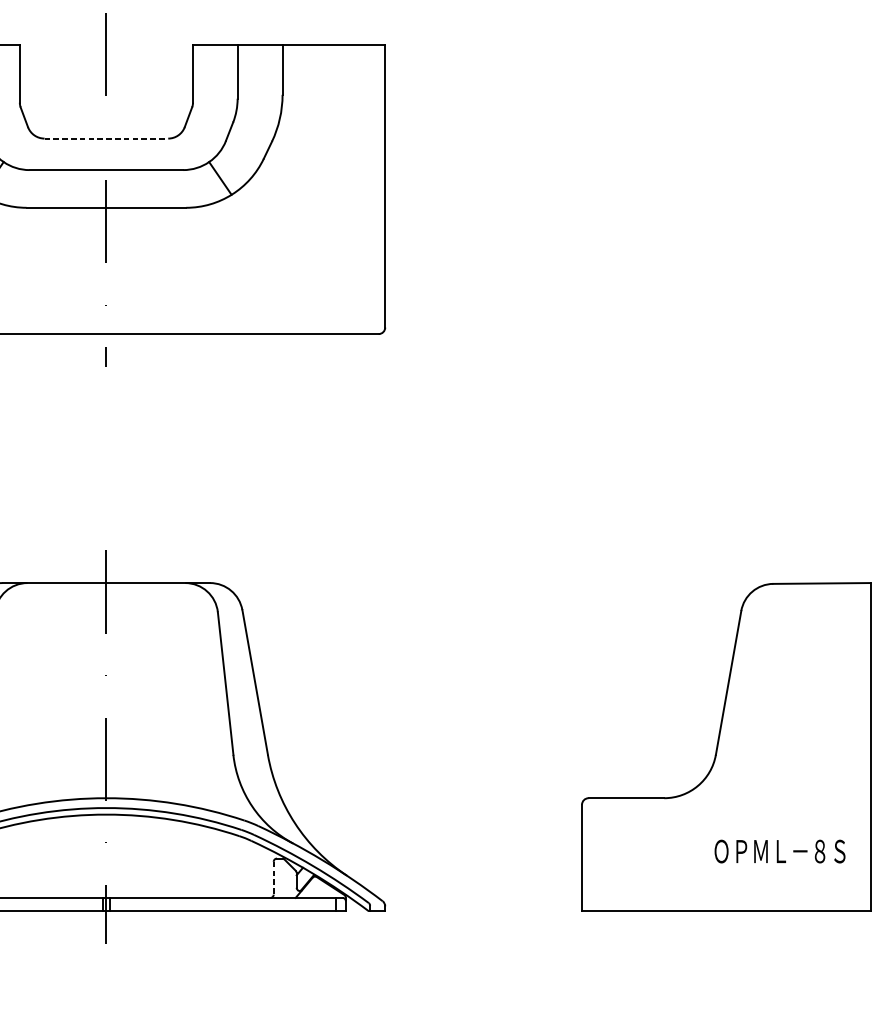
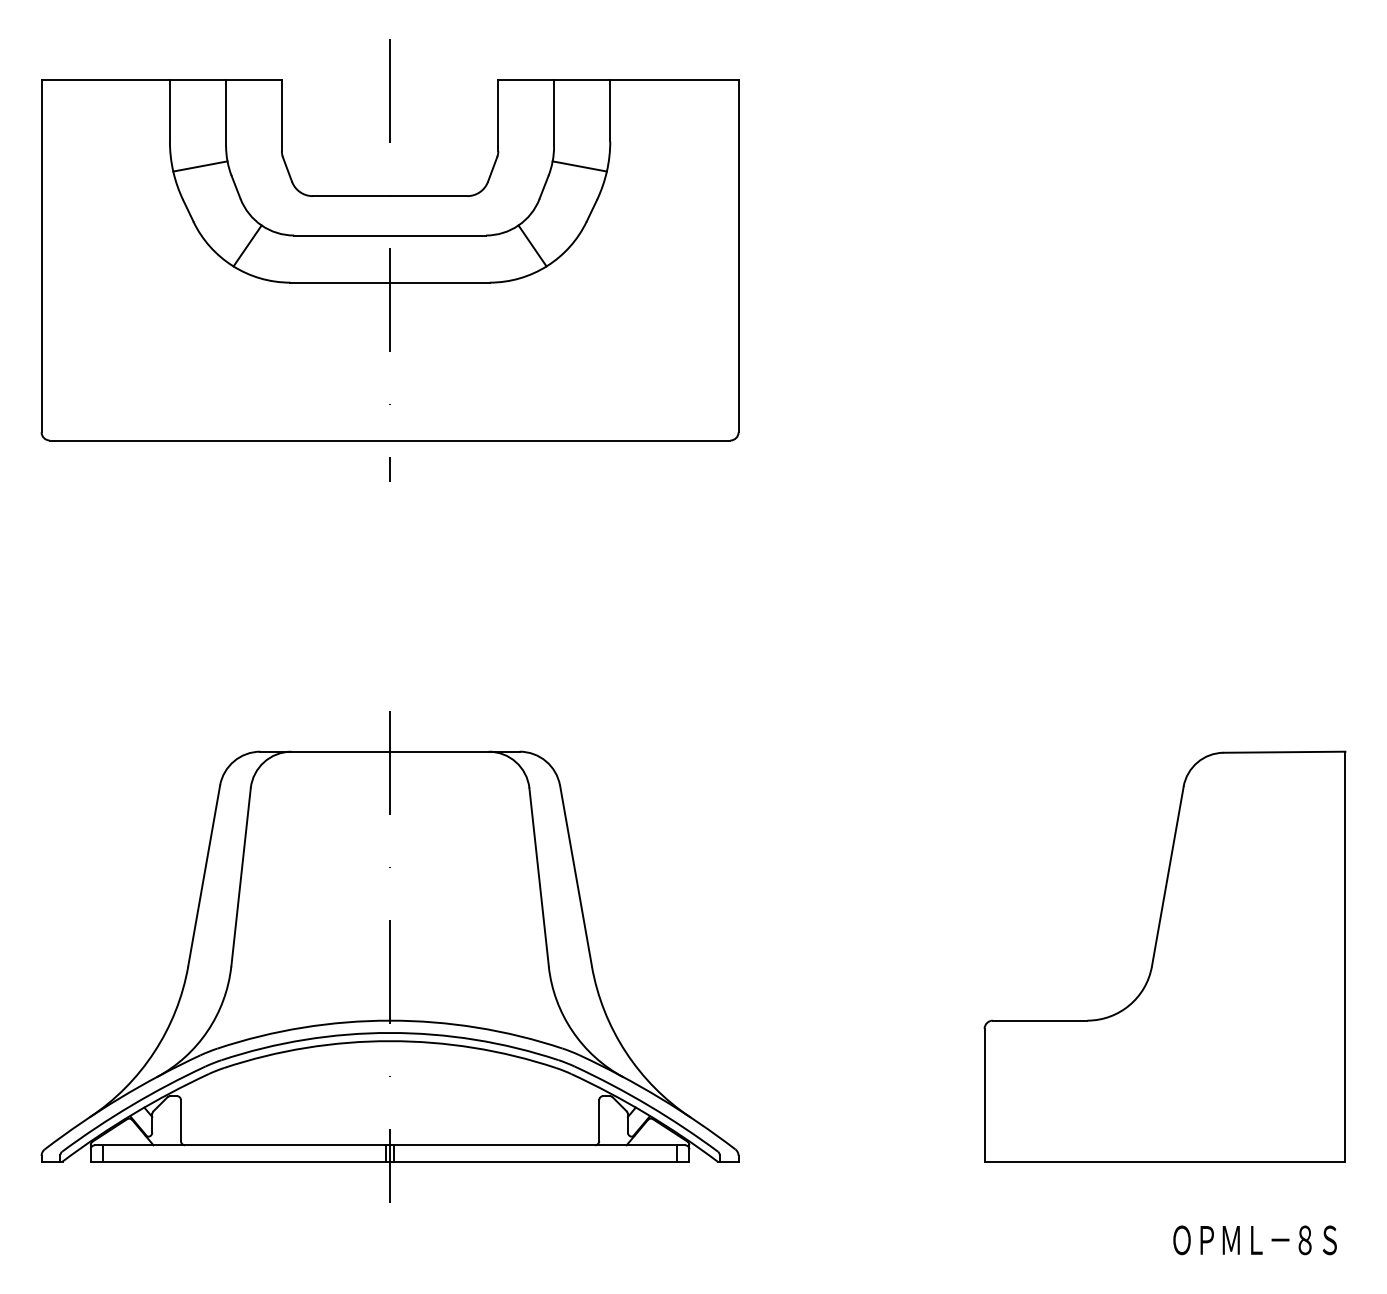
line: (257, 114) -> (579, 166), added
line: (106, 138) -> (390, 196), dashed -> solid
text: (779, 851) -> (1254, 1240), moved
line: (273, 878) -> (599, 1121), dashed -> solid

